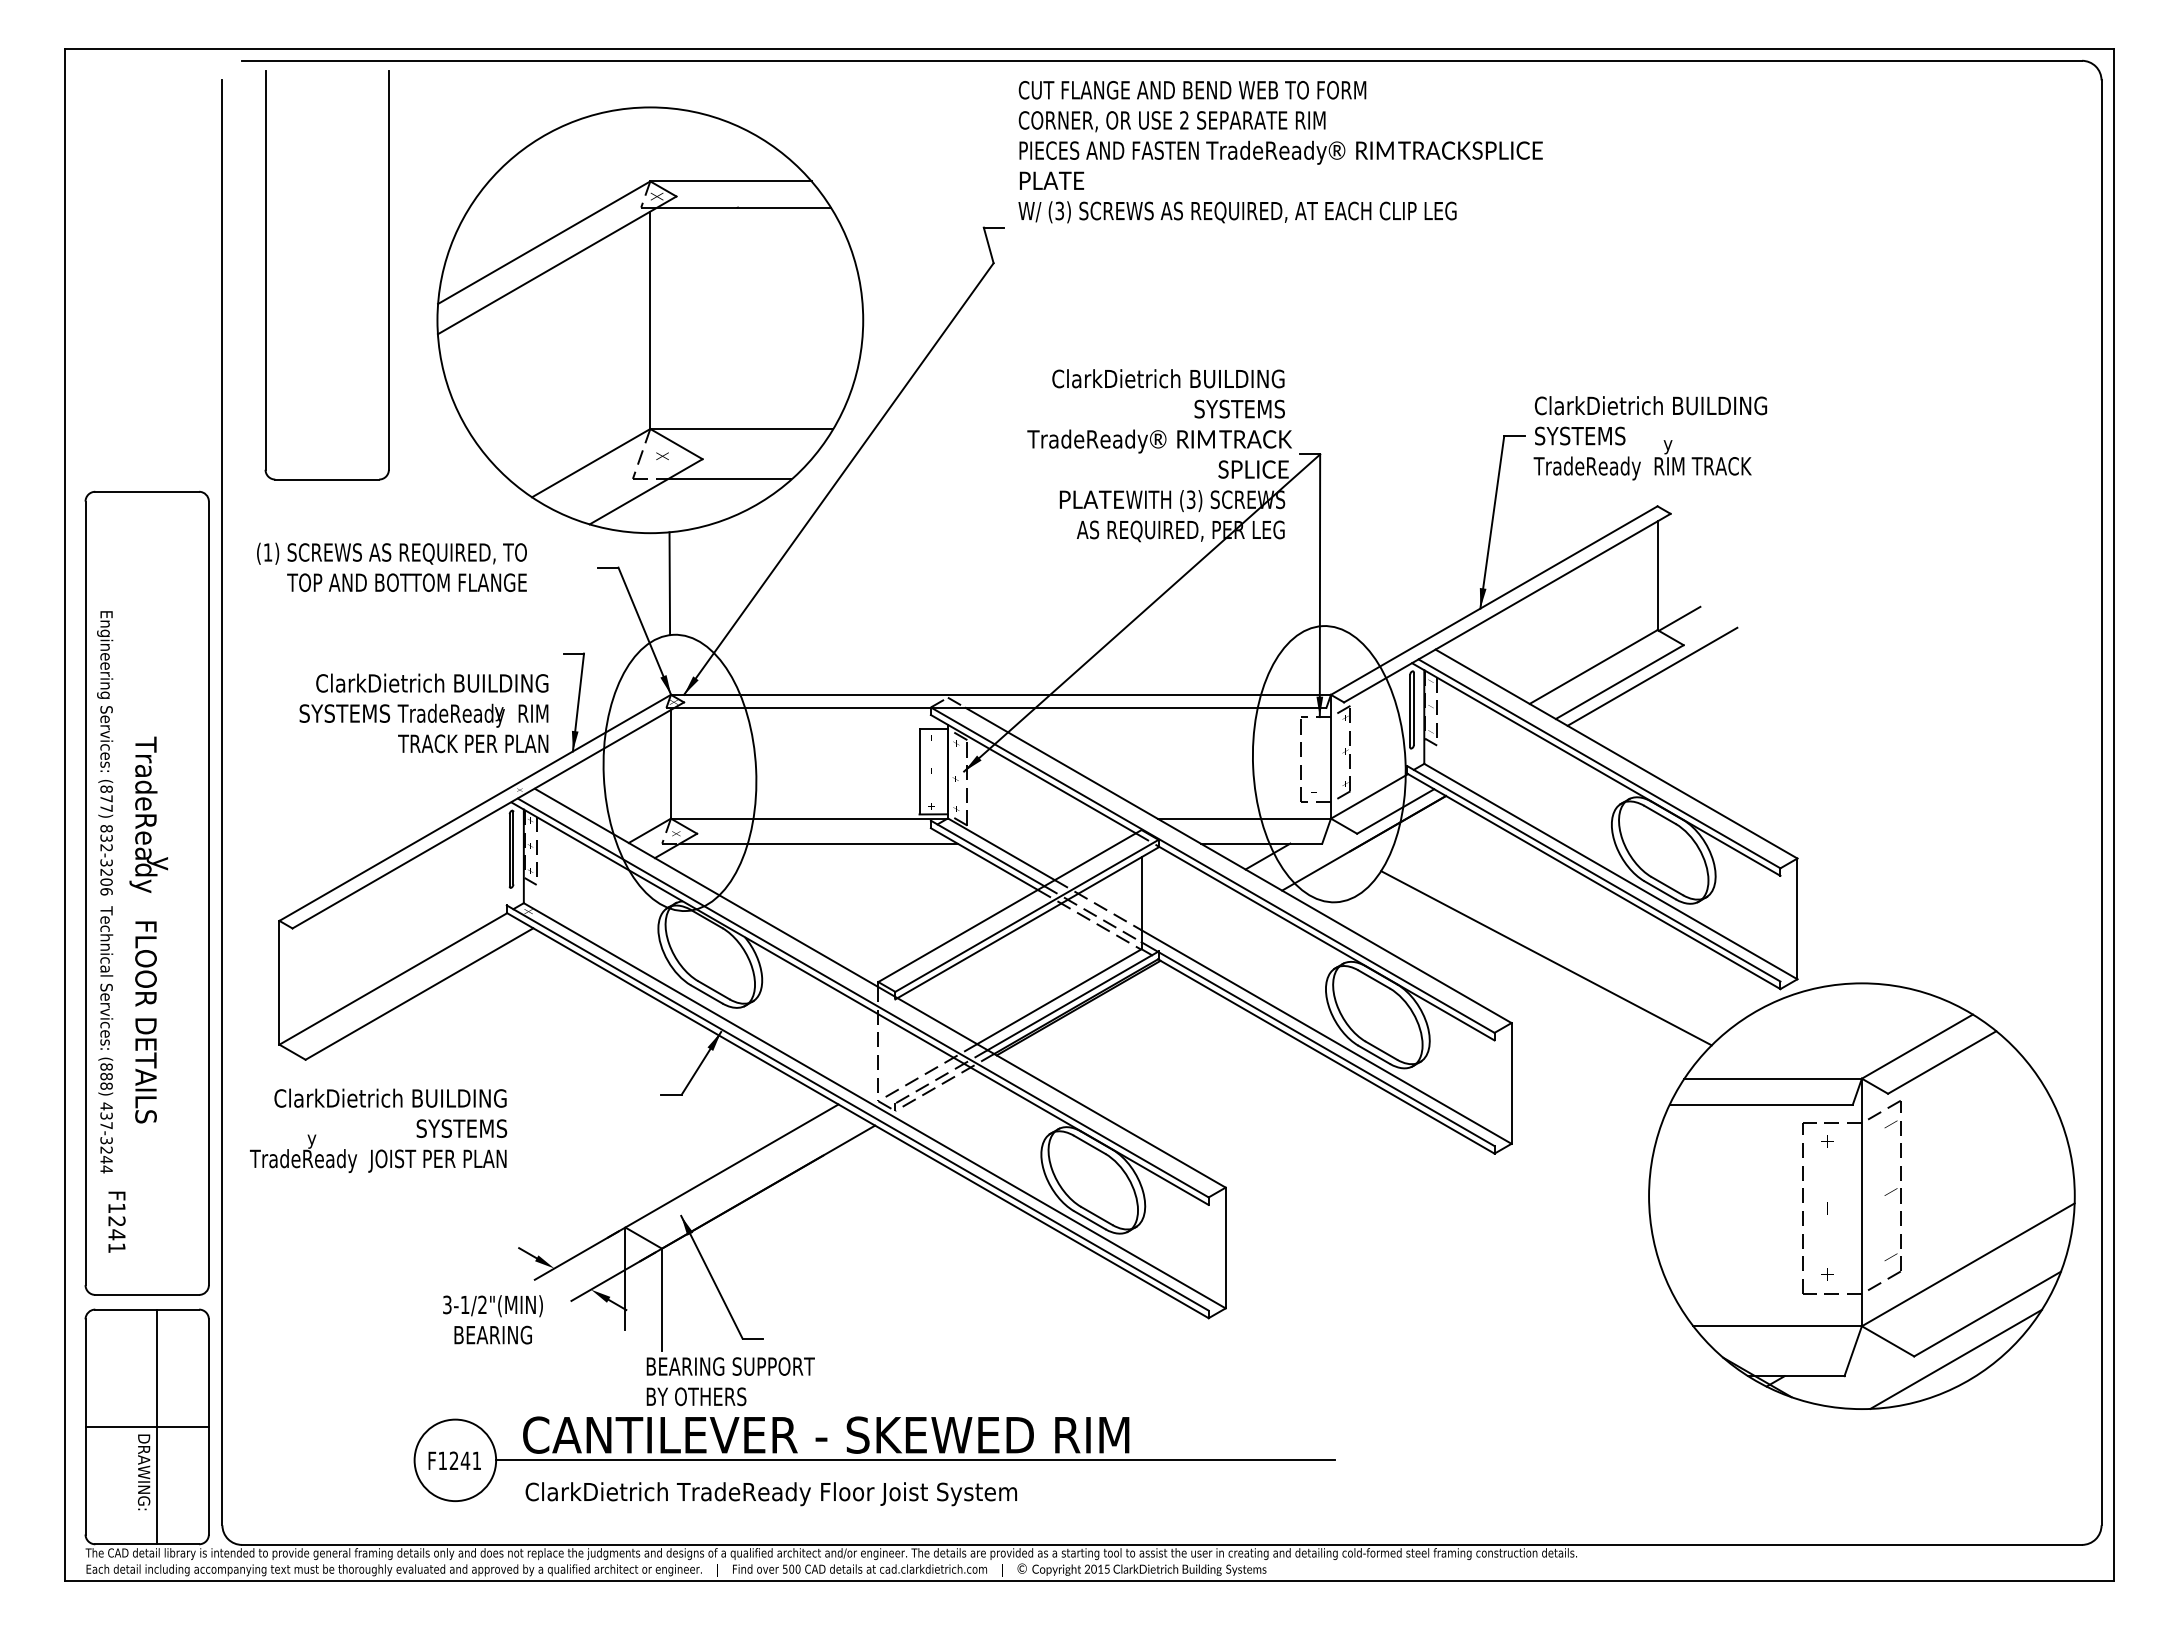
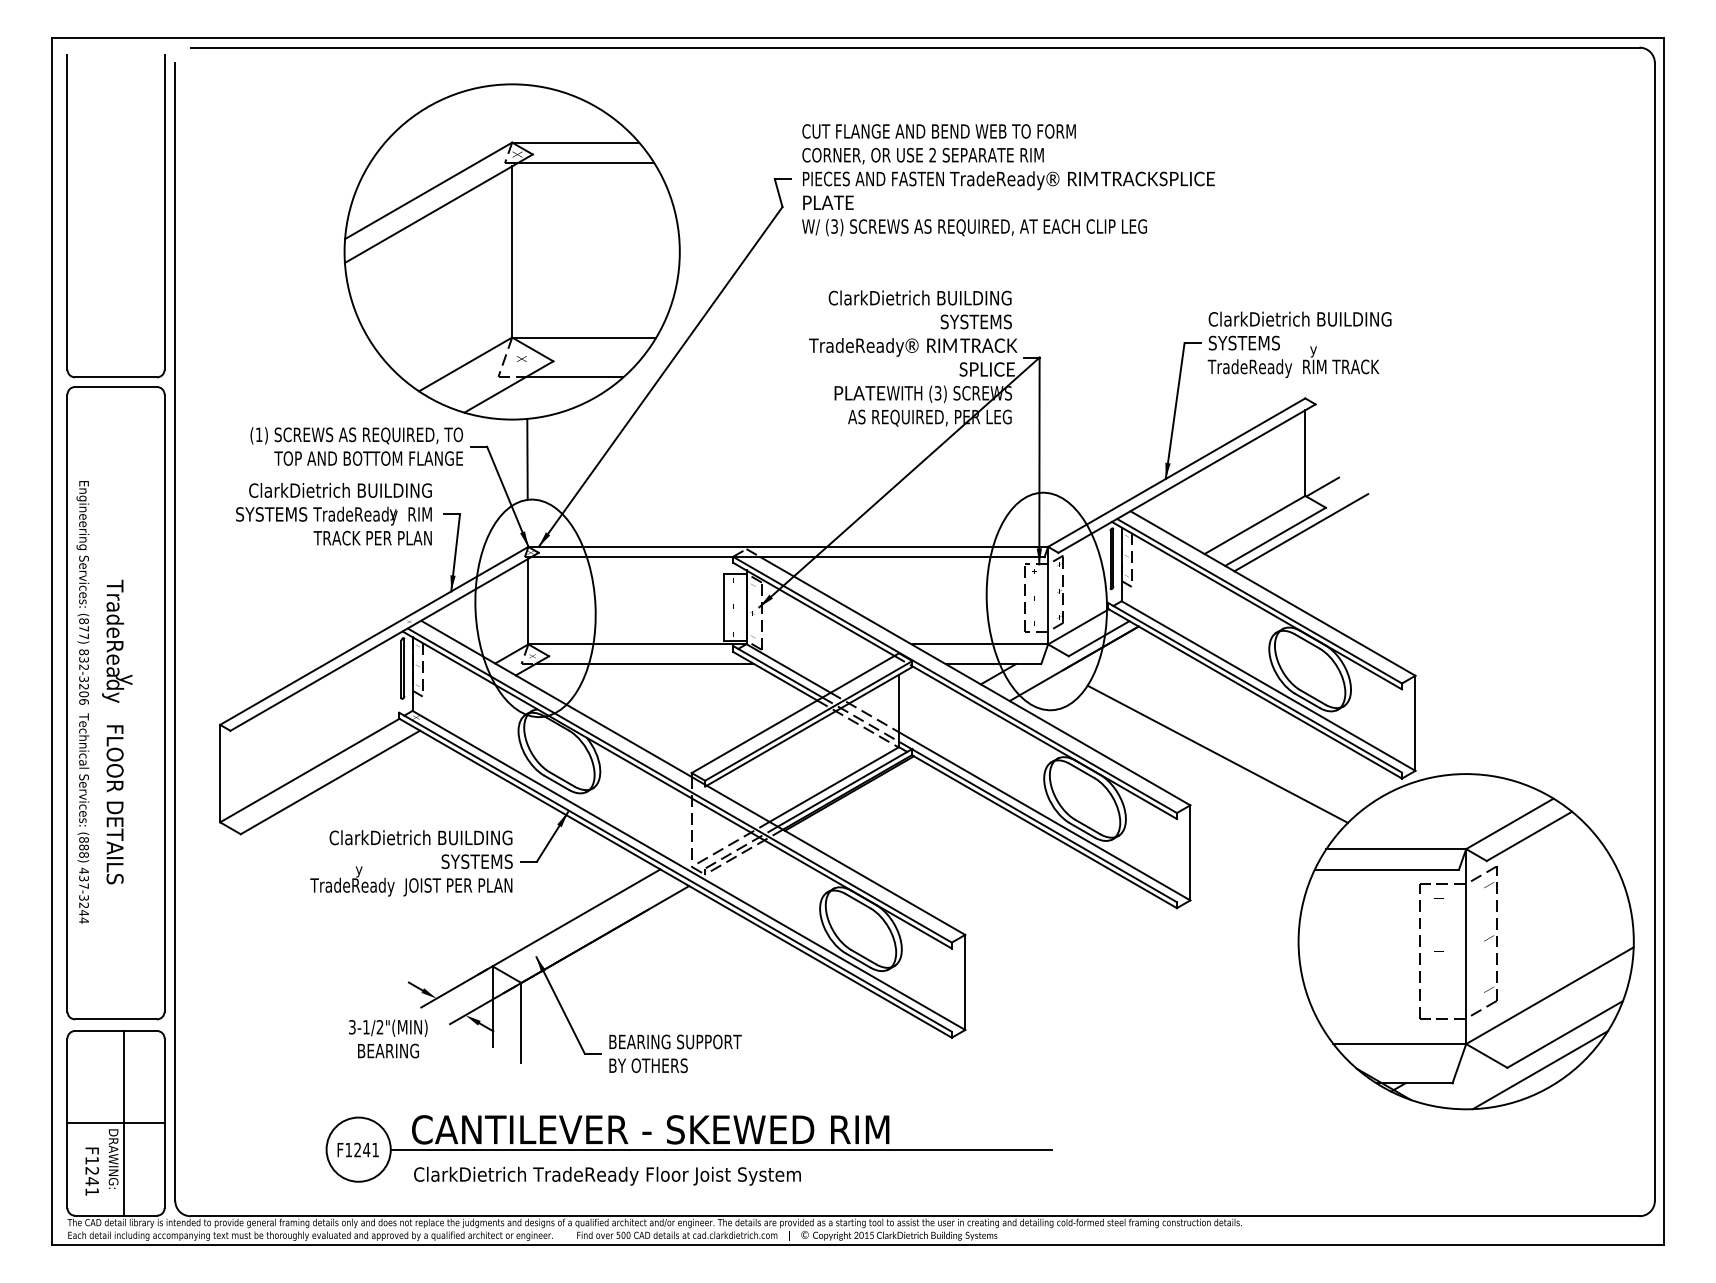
text: (1280, 152) -> (1008, 180), moved
part: (266, 275) -> (68, 216), moved
text: (391, 566) -> (356, 445), moved
text: (423, 713) -> (333, 514), moved
text: (378, 1130) -> (411, 863), moved
text: (116, 1221) -> (91, 1171), moved
text: (730, 1381) -> (675, 1053), moved

